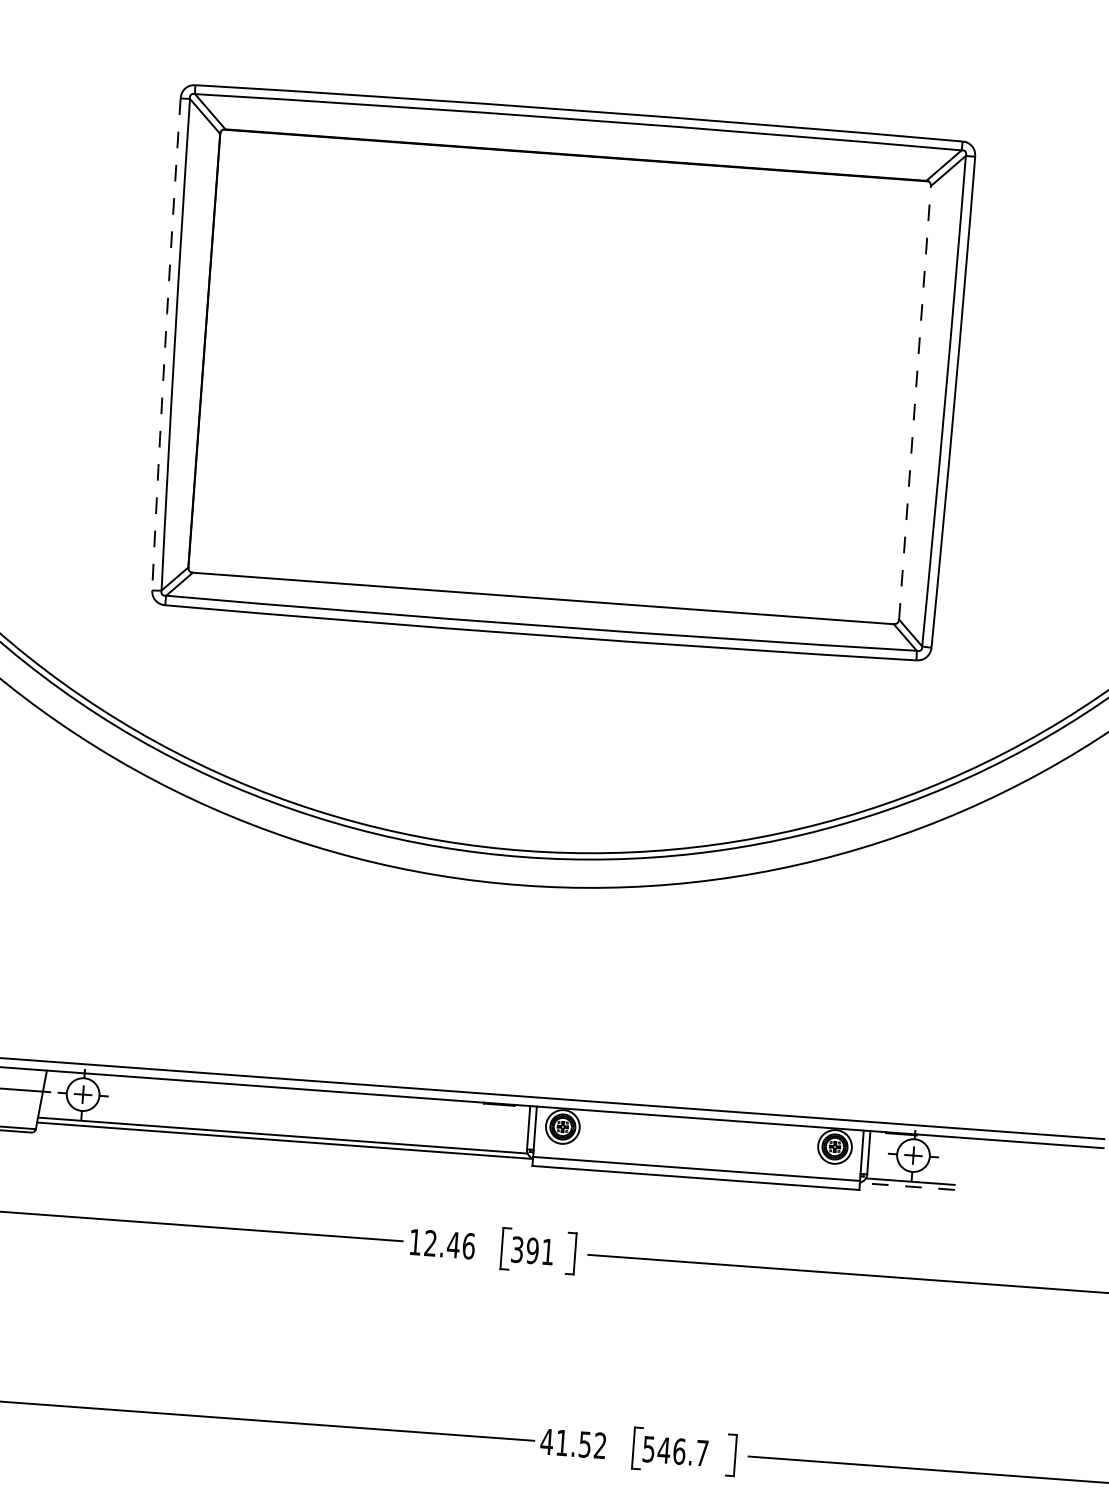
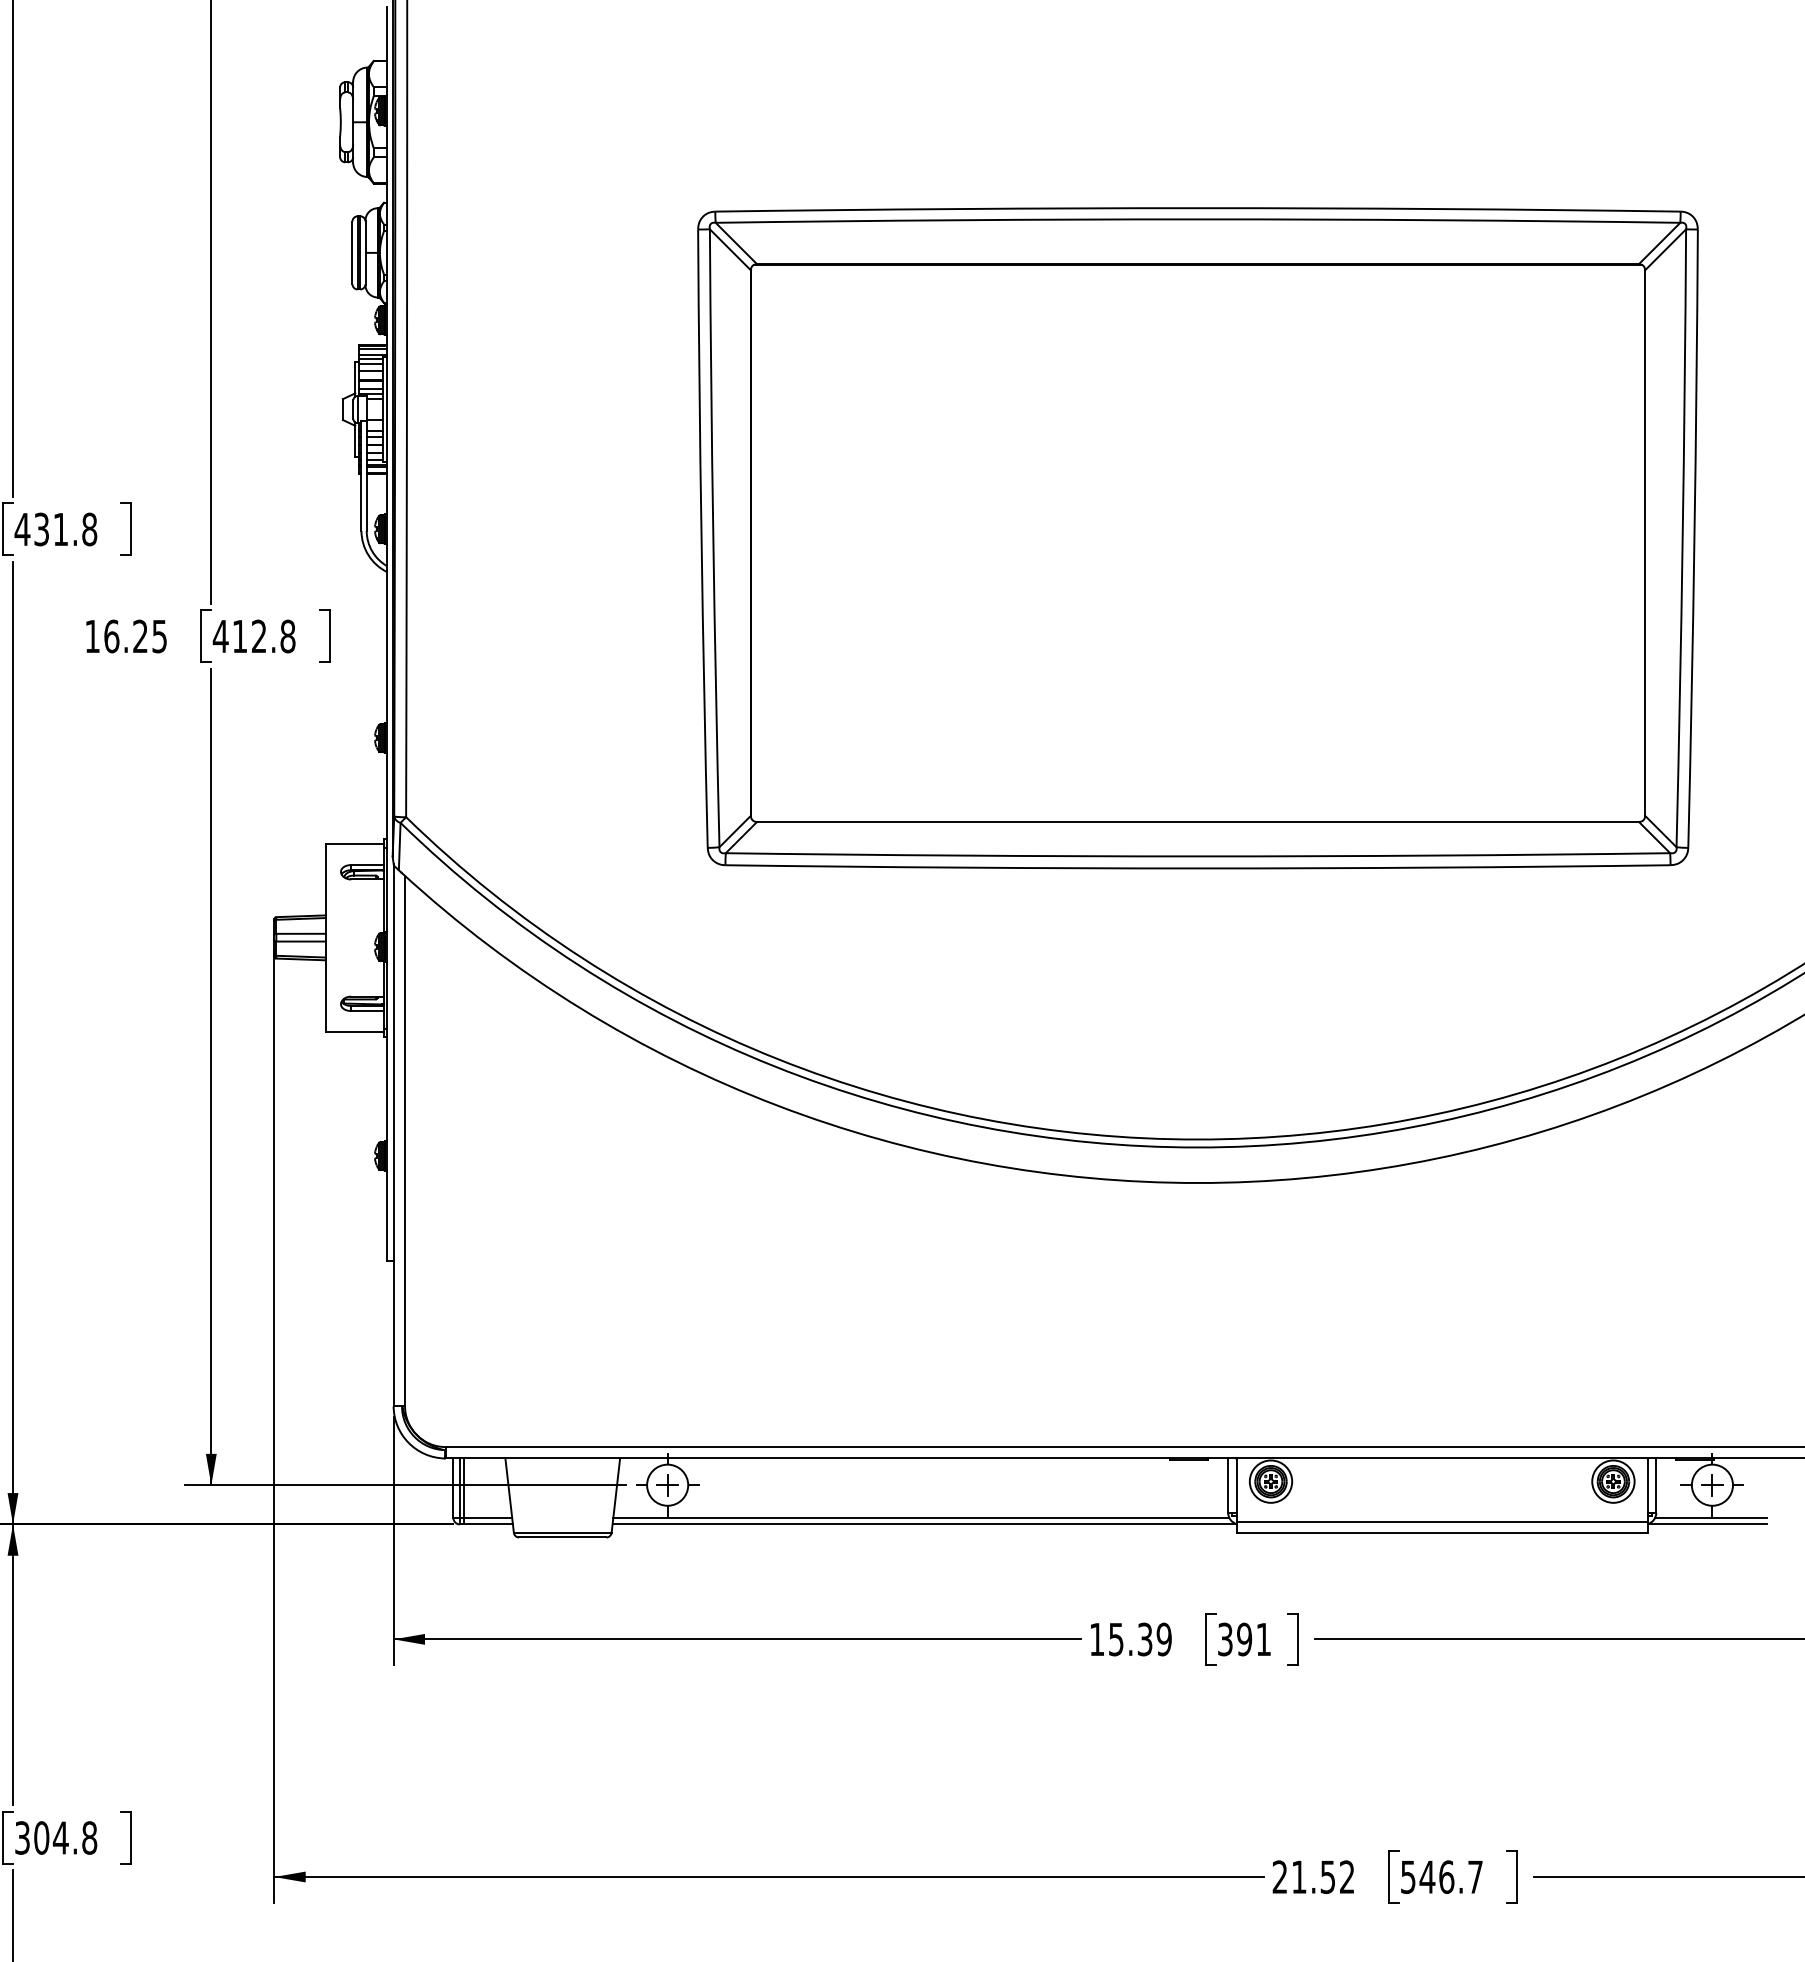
arc: (165, 344) -> (701, 538), dashed -> solid
line: (915, 403) -> (1645, 543), dashed -> solid
line: (907, 1186) -> (1707, 1524), dashed -> solid
text: (449, 1244) -> (1140, 1639), 12.46 -> 15.39
text: (546, 1441) -> (1279, 1876), 41.52 -> 21.52

